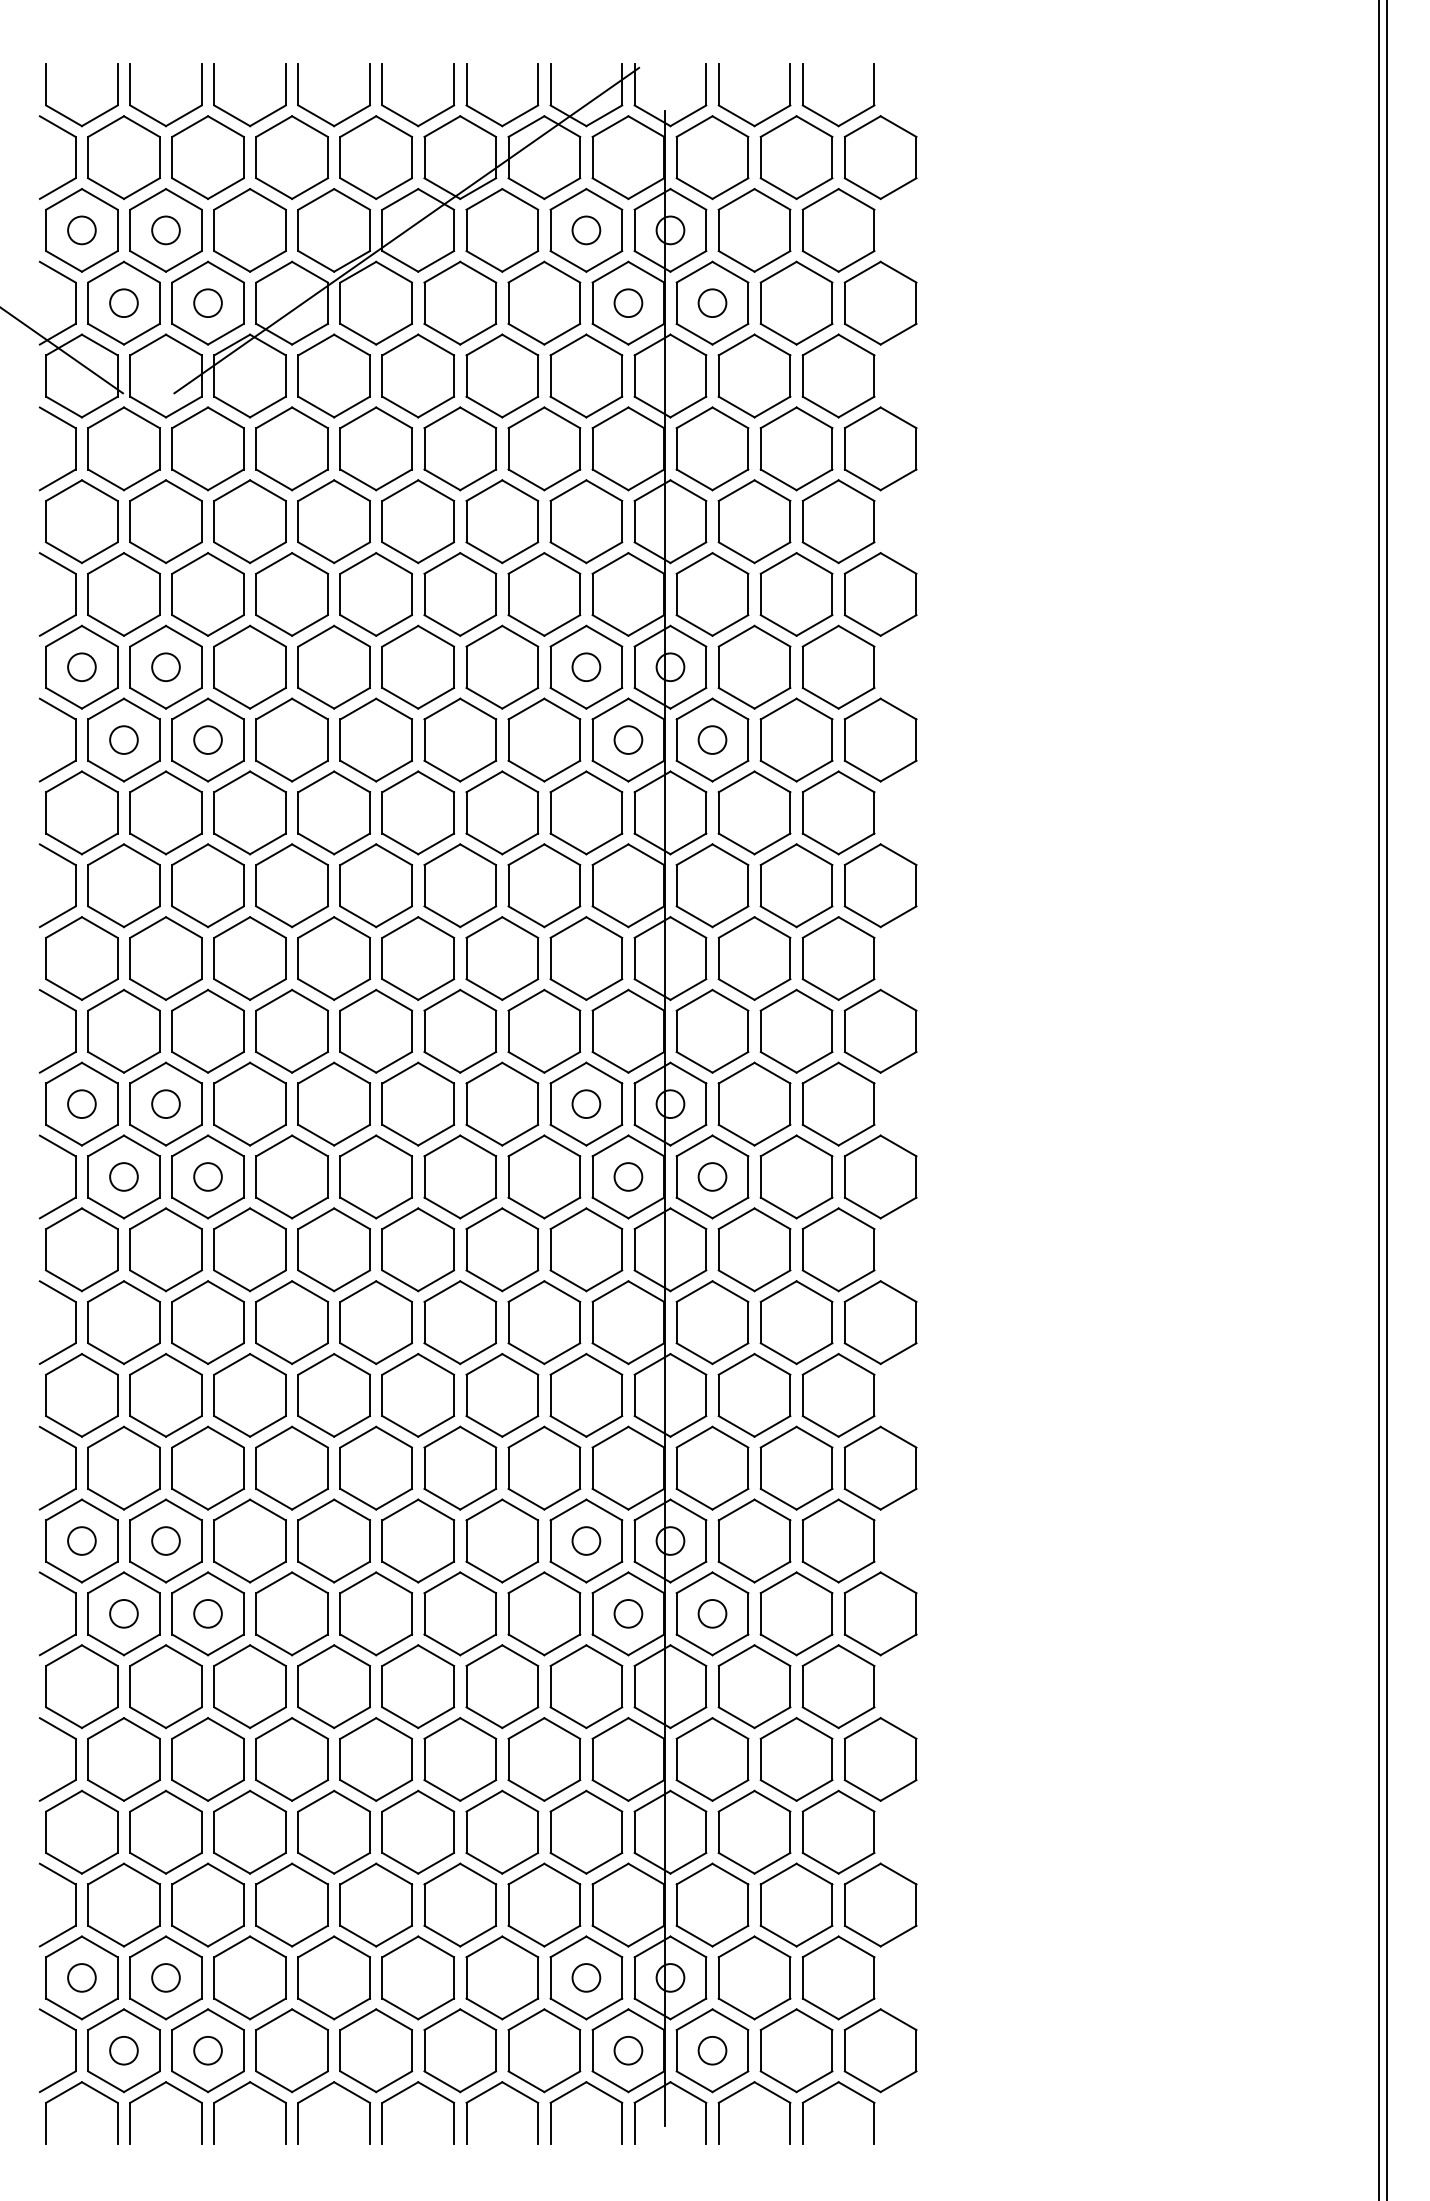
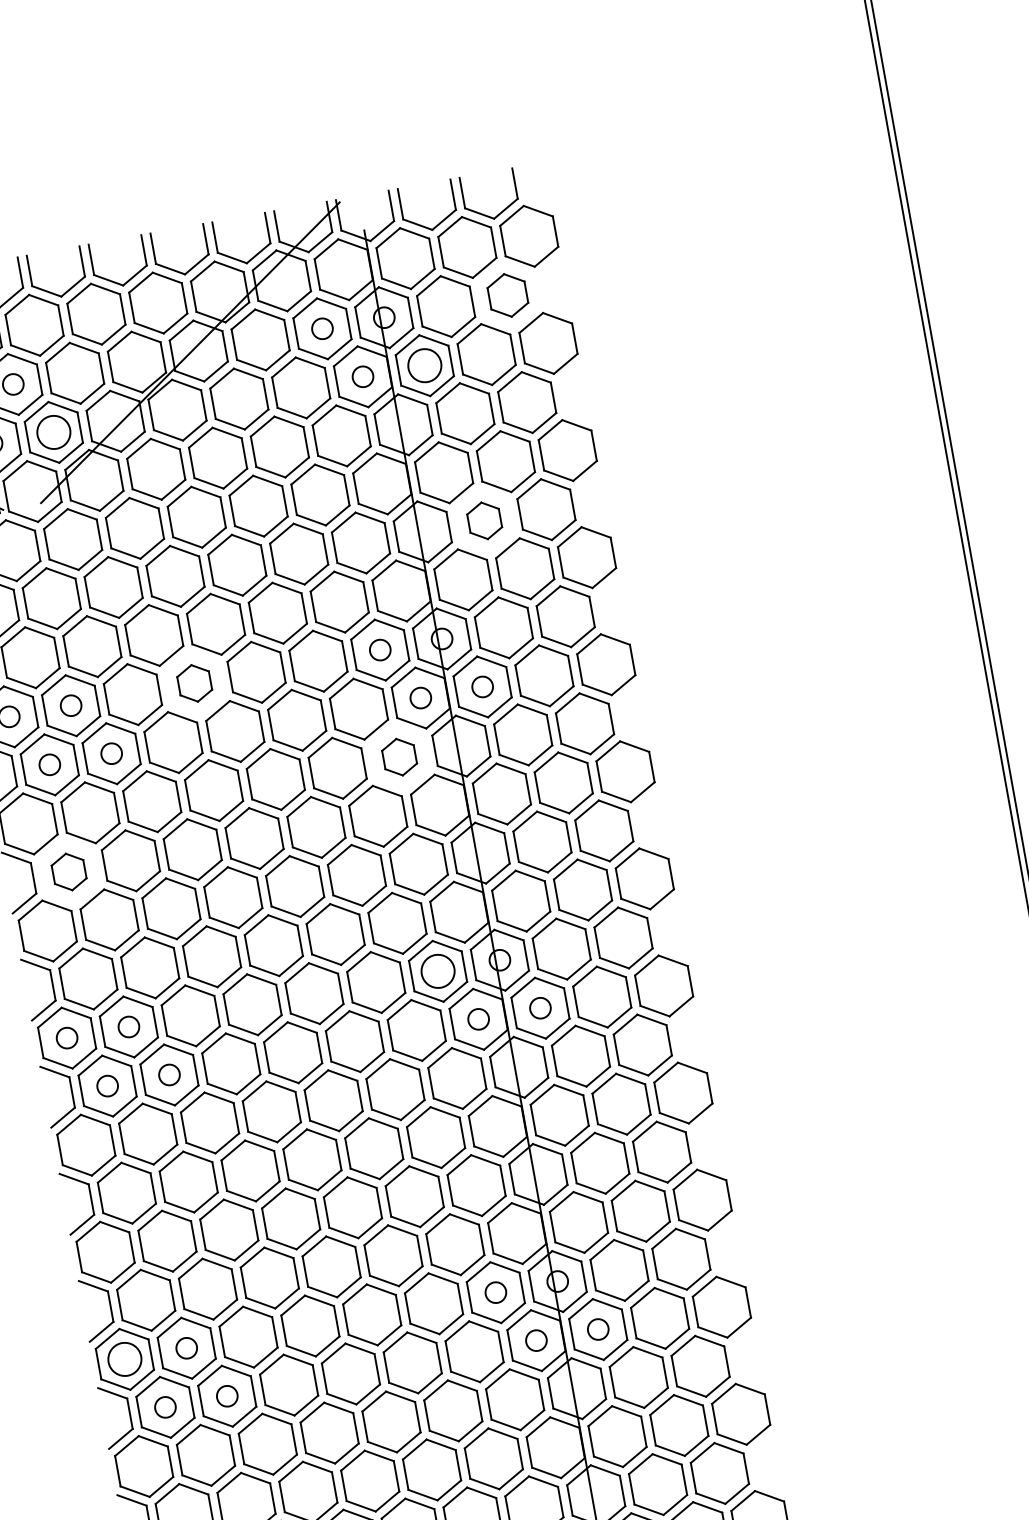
part: (838, 230) -> (507, 295), size x0.7
circle: (207, 303) -> (53, 432), size x1.6
circle: (712, 303) -> (424, 365), size x1.6
part: (754, 521) -> (484, 520), size x0.6
part: (333, 666) -> (194, 682), size x0.6
part: (586, 812) -> (399, 756), size x0.6
part: (123, 885) -> (68, 871), size x0.6
circle: (586, 1104) -> (438, 971), size x1.6
circle: (81, 1540) -> (124, 1359), size x1.6

